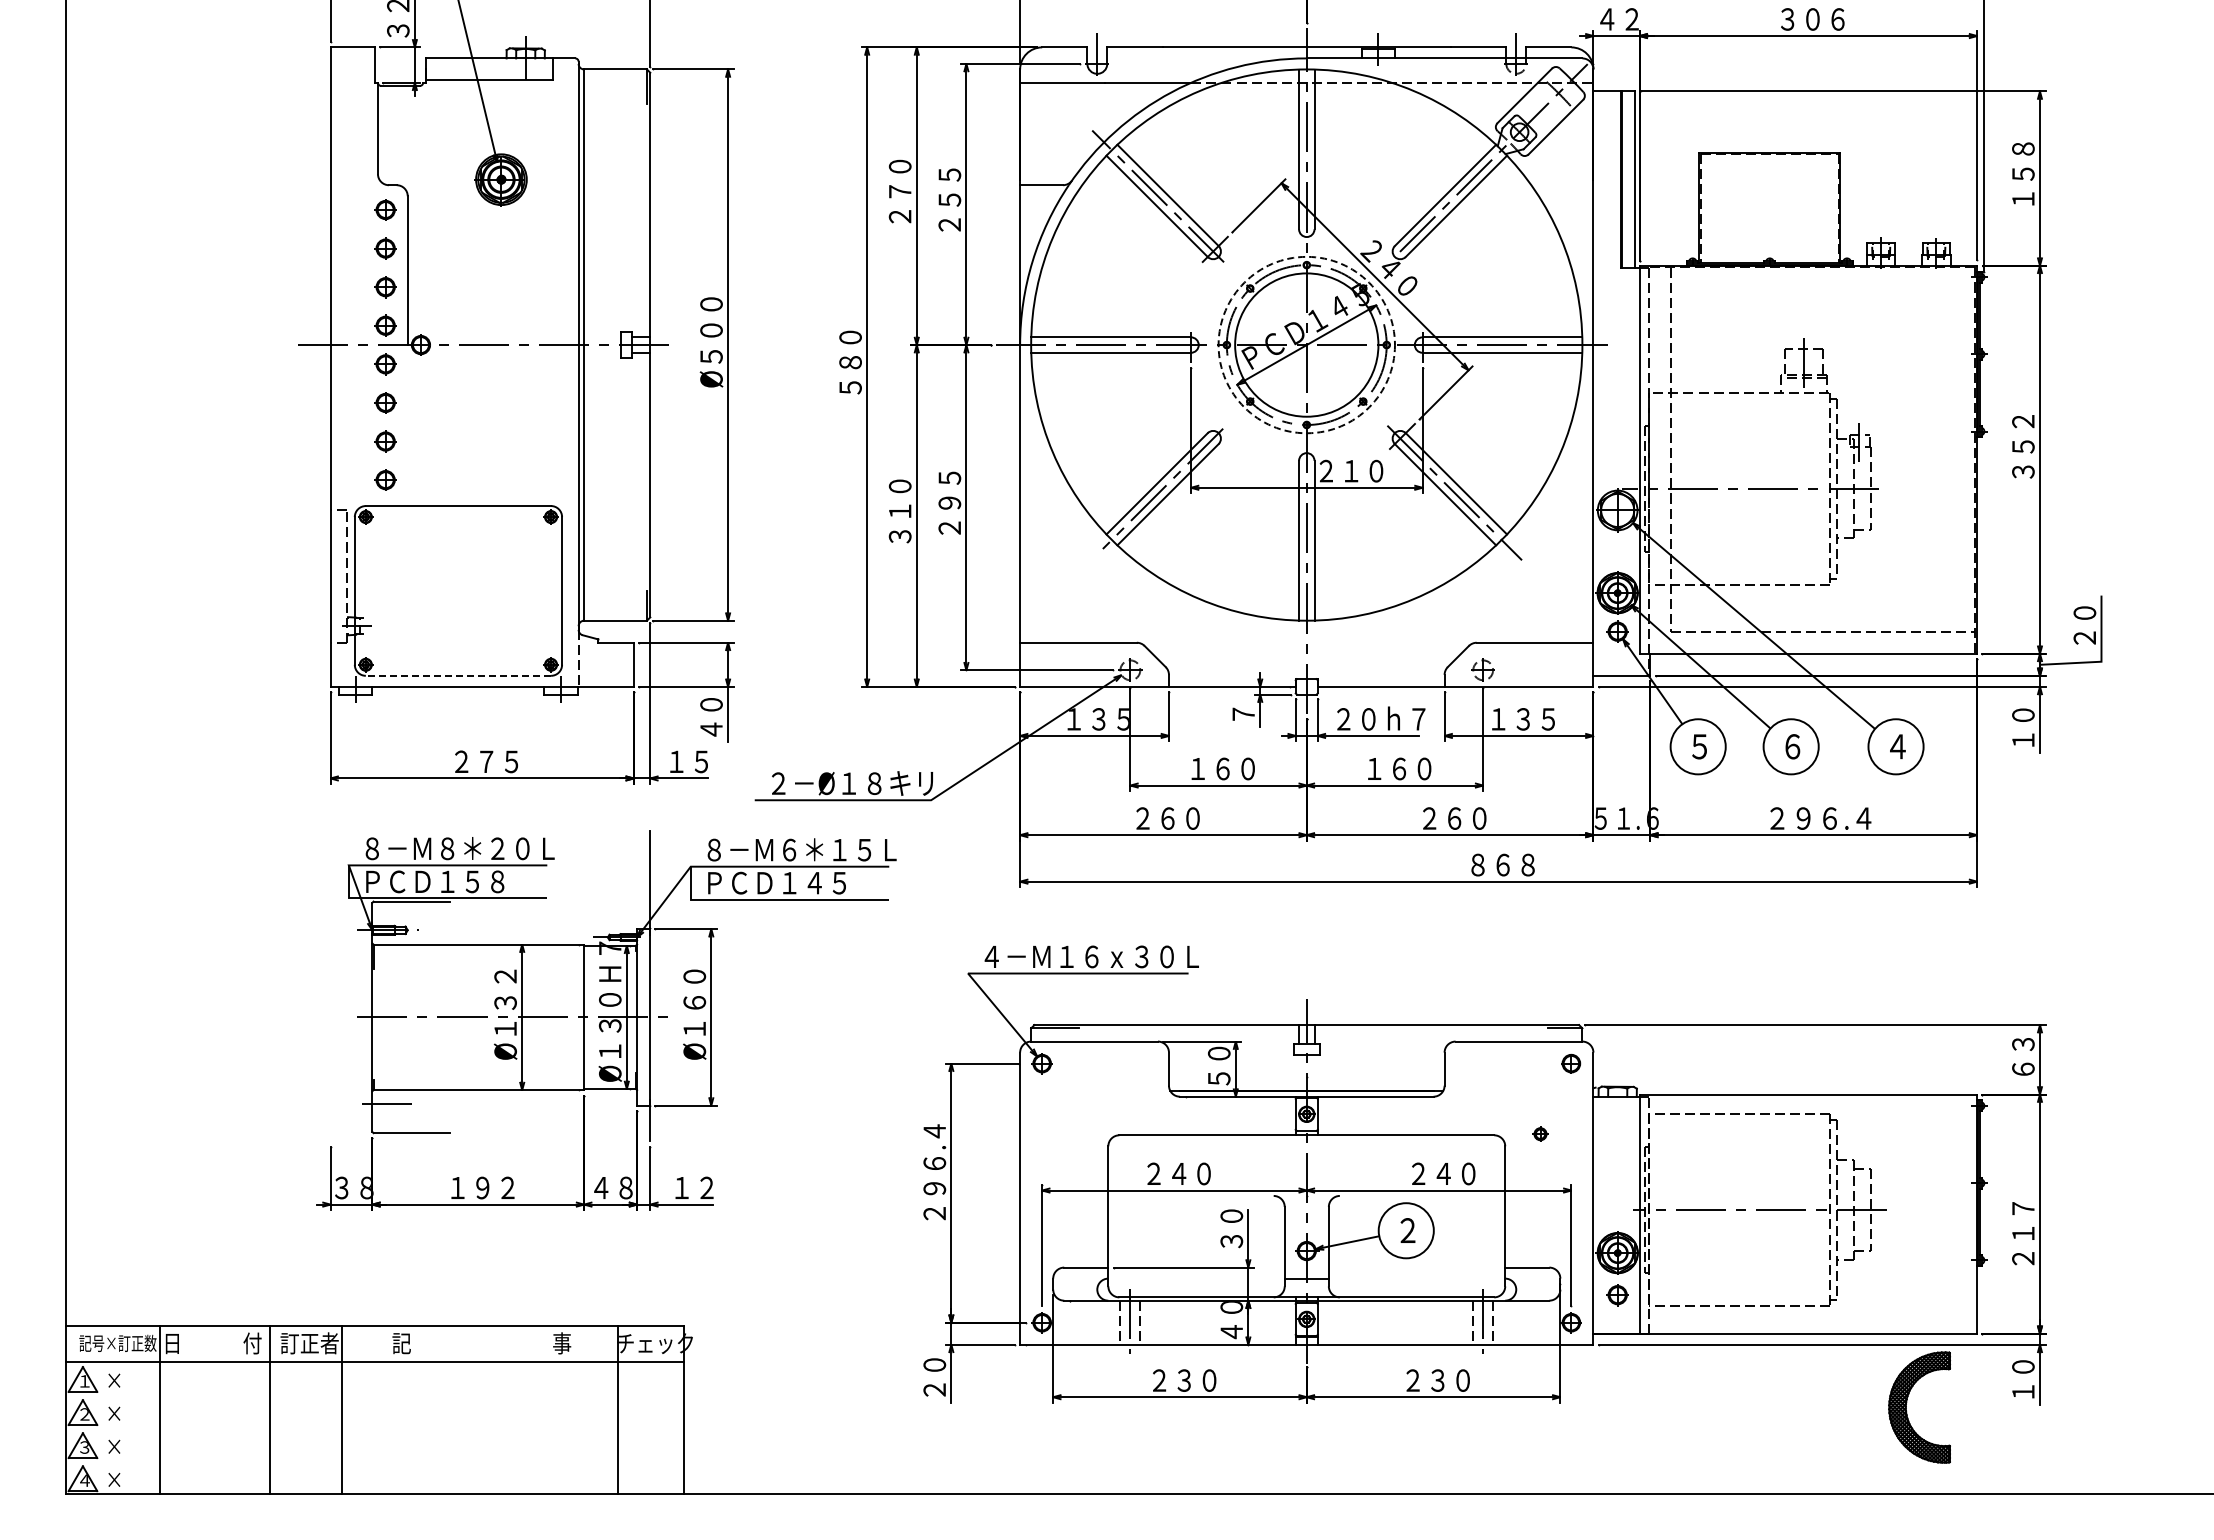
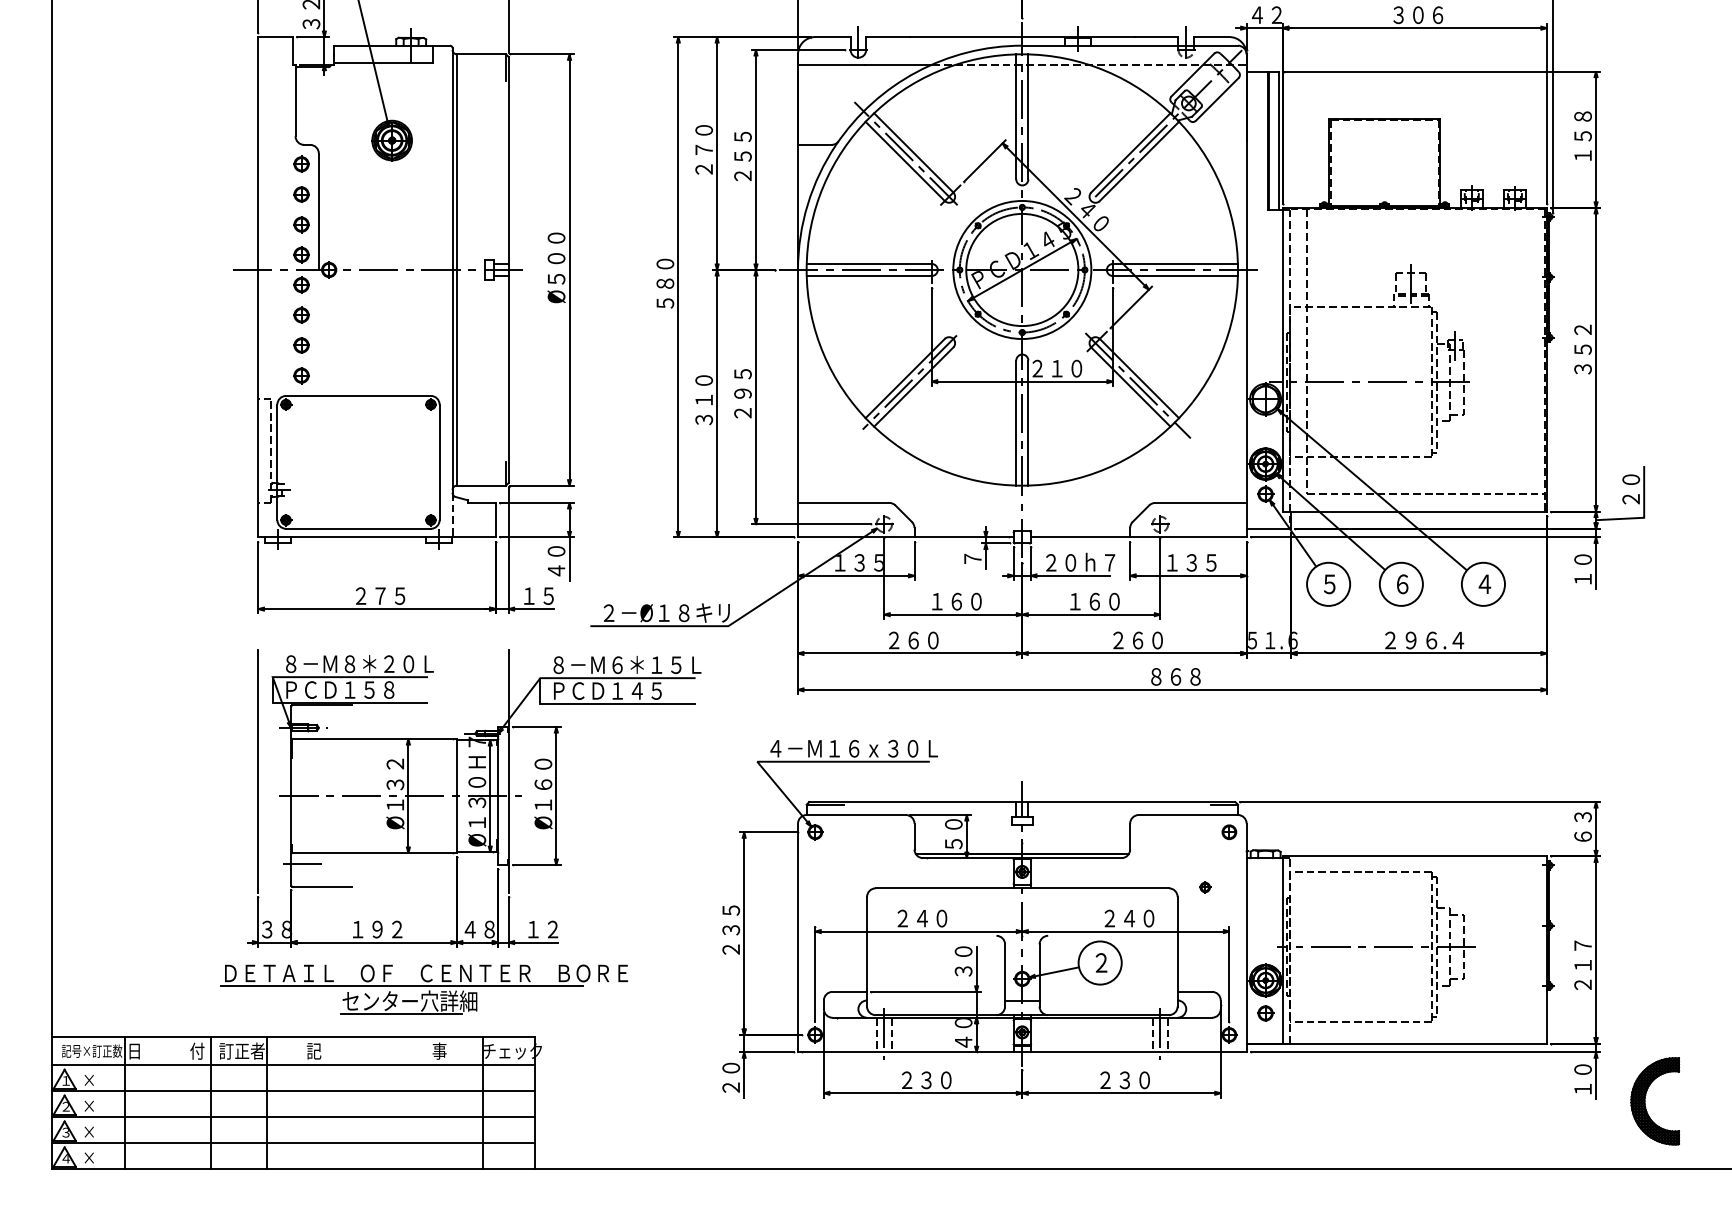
circle: (1306, 344) -> (1022, 269), dashed -> solid
line: (458, 675) -> (358, 528), dashed -> solid
line: (330, 985) -> (258, 771), added
text: (934, 1159) -> (731, 907), ２９６.４ -> ２３５
part: (541, 1264) -> (423, 989), added
line: (374, 1394) -> (292, 1091), added
part: (1907, 1411) -> (1645, 1104), moved
line: (374, 1427) -> (292, 1116), added
line: (374, 1460) -> (292, 1142), added

